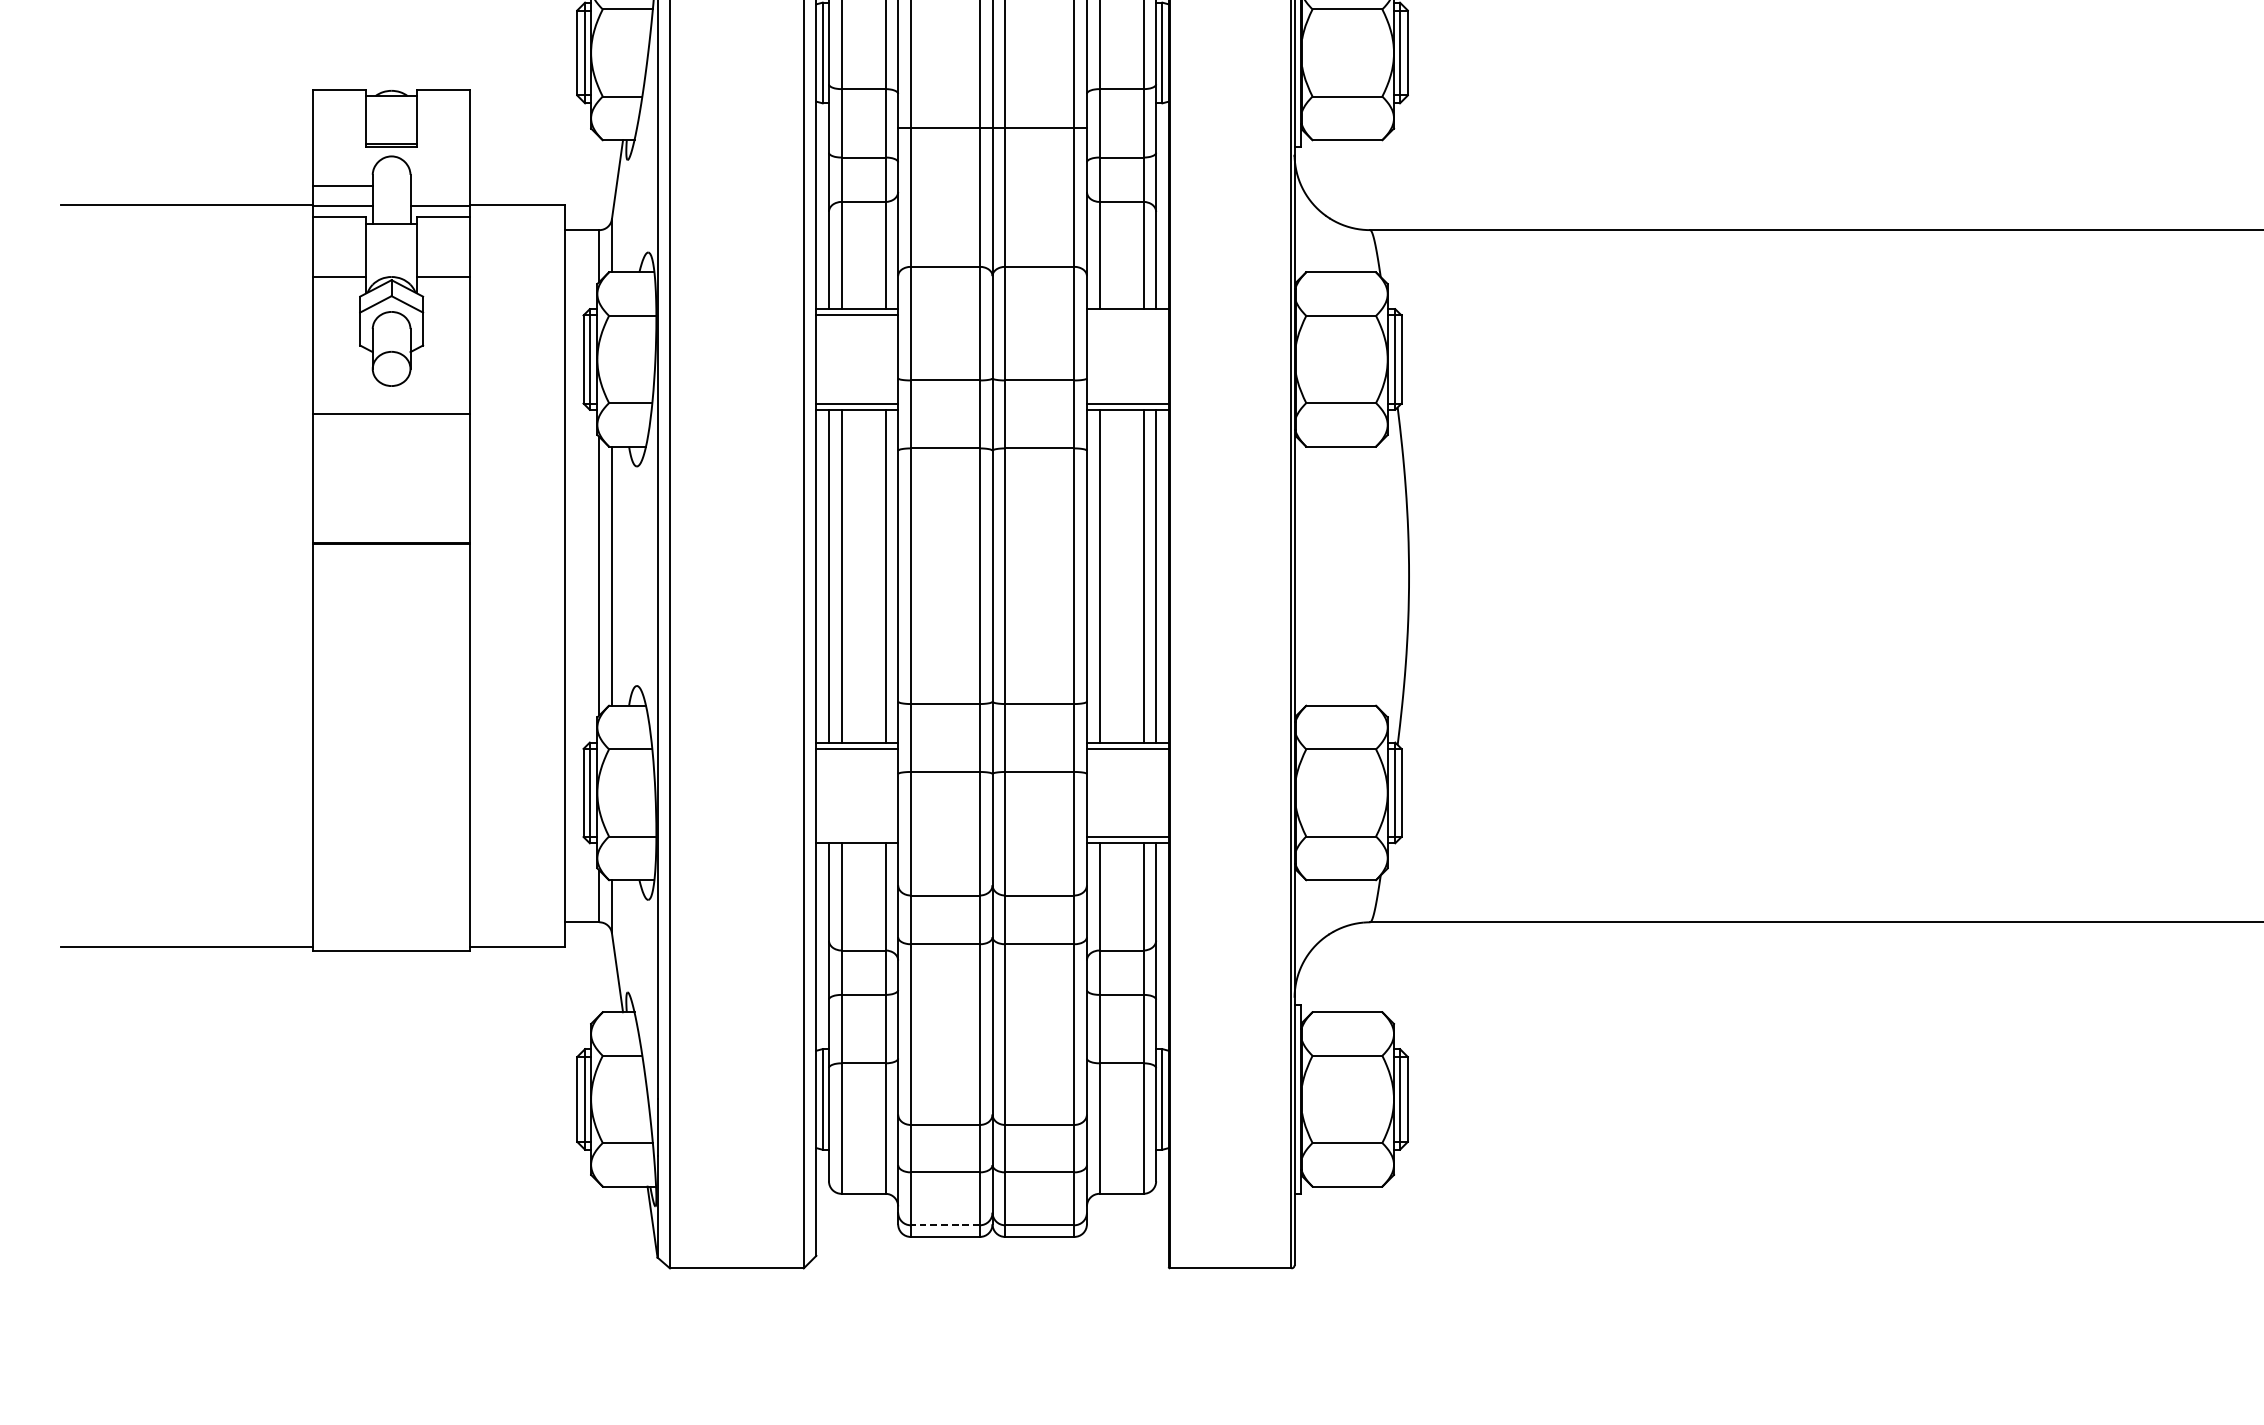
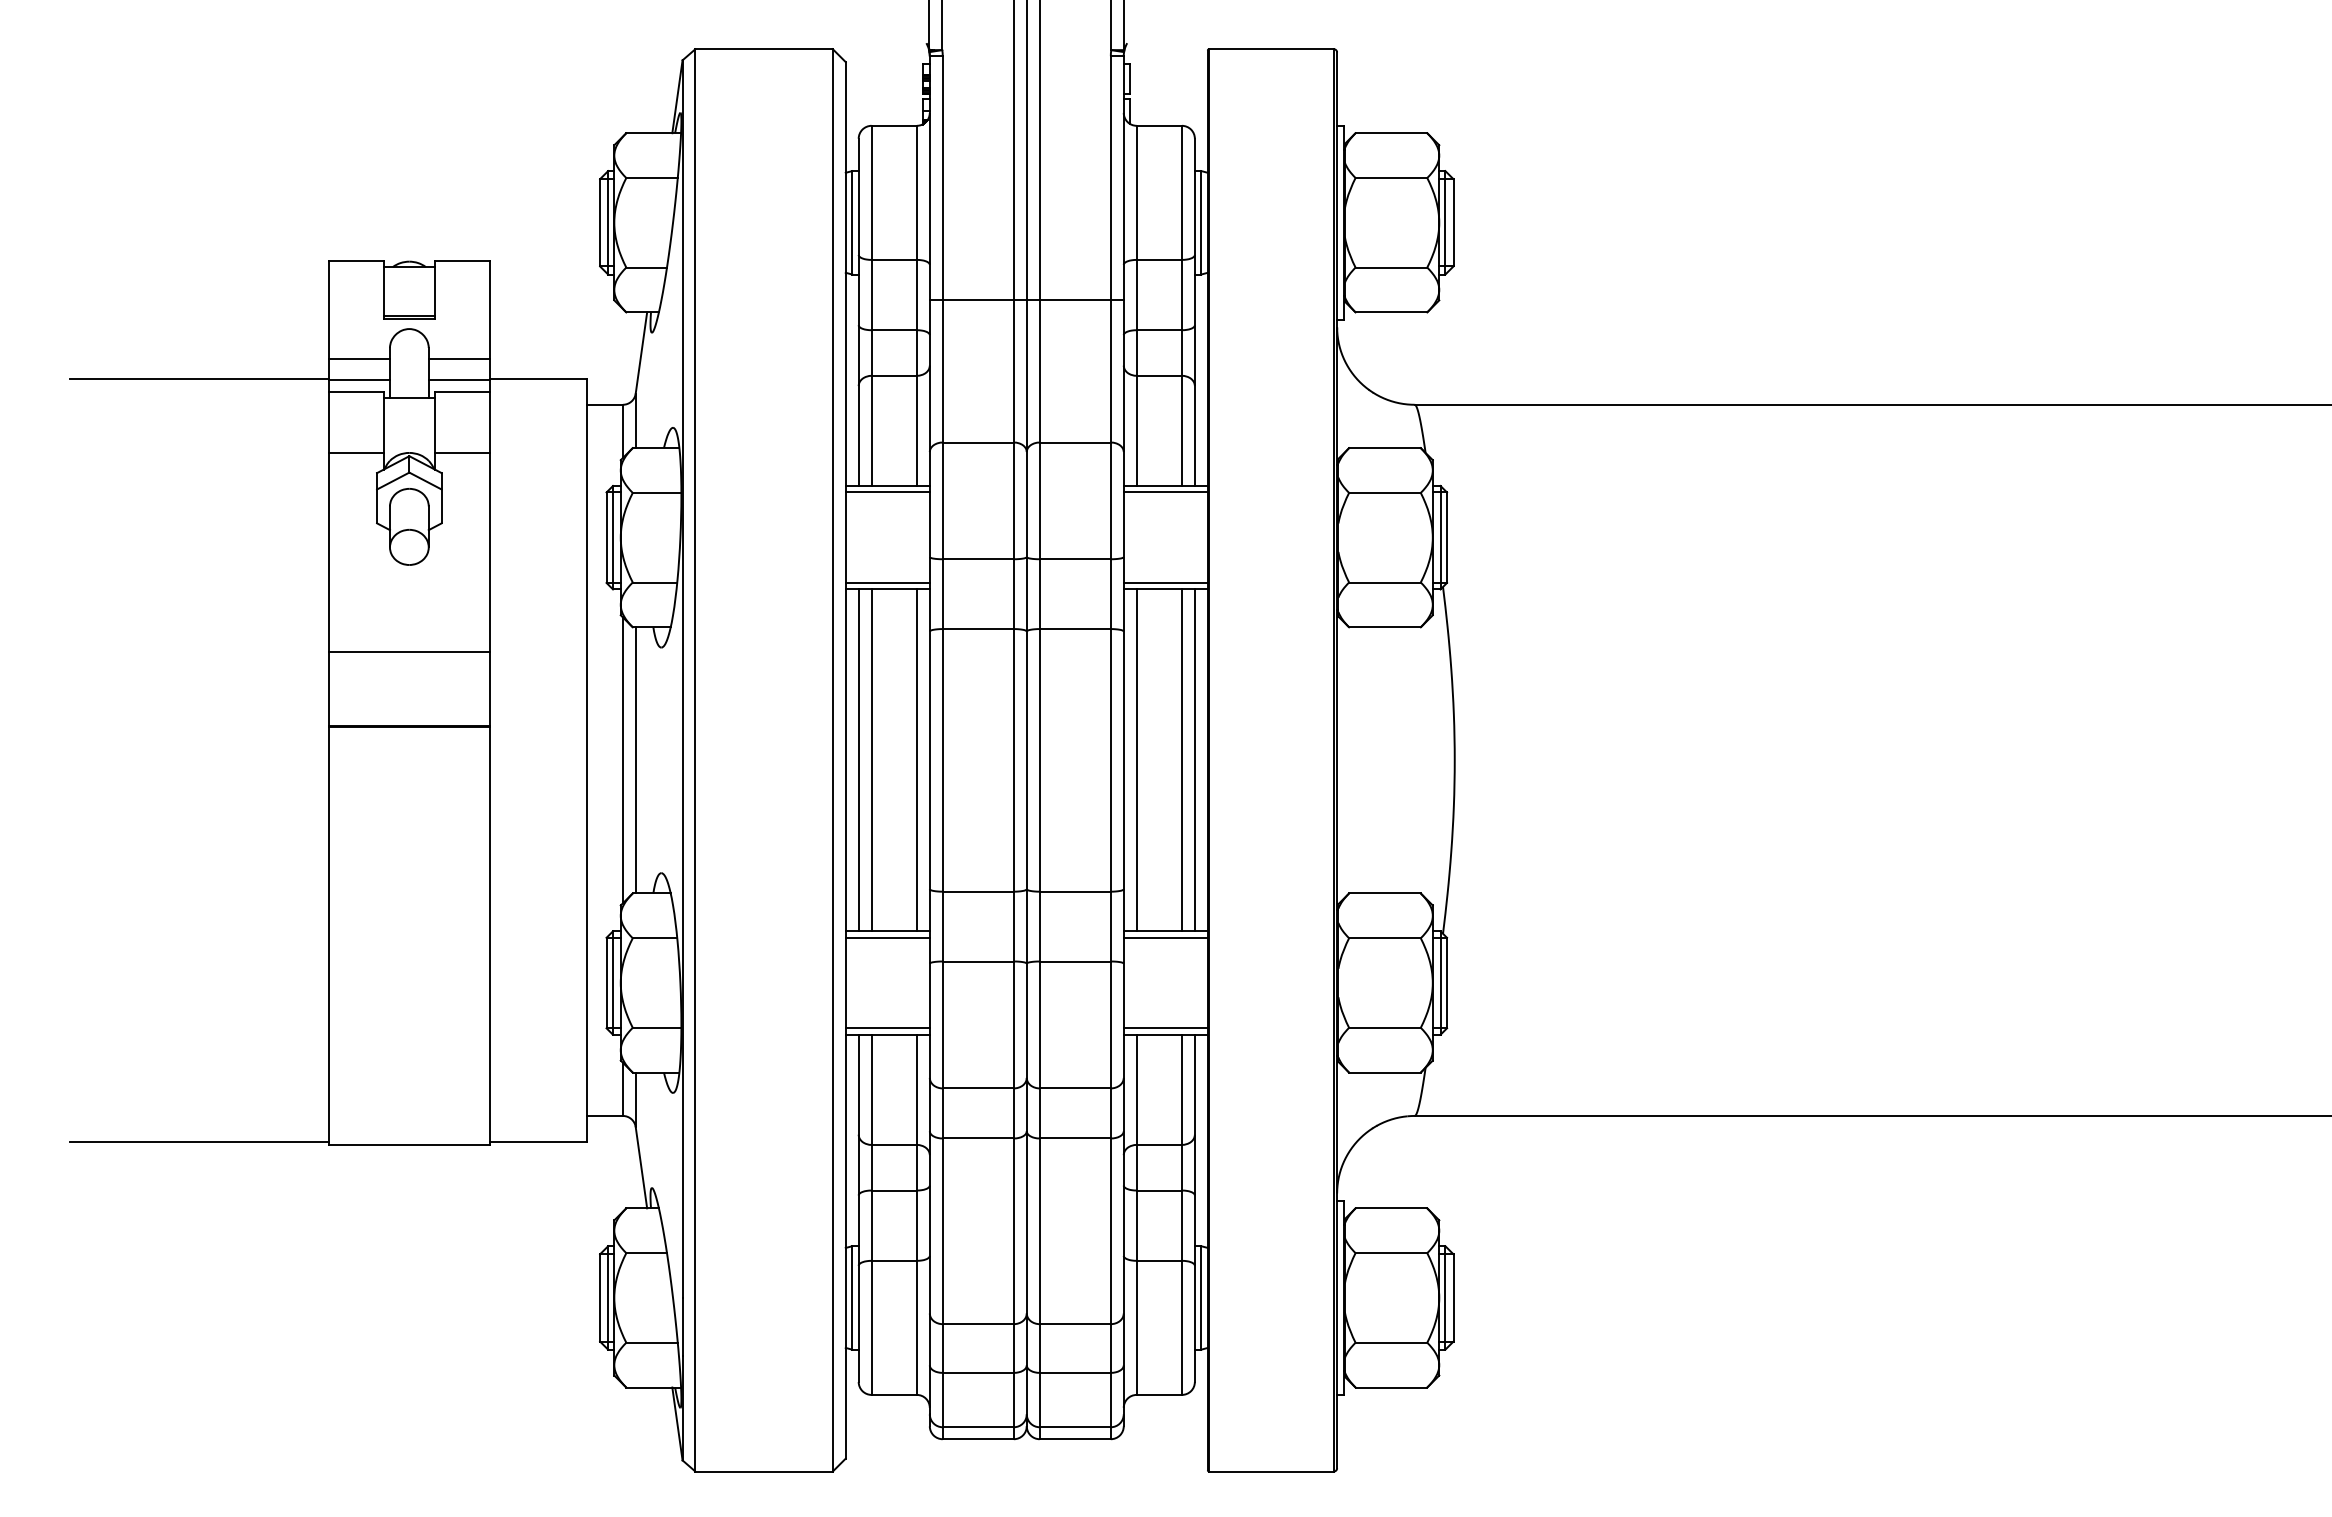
line: (440, 186) -> (459, 359), added
line: (1127, 315) -> (1165, 492), added
line: (391, 414) -> (409, 652), moved
line: (856, 837) -> (887, 1028), added
line: (945, 1225) -> (978, 1427), dashed -> solid

